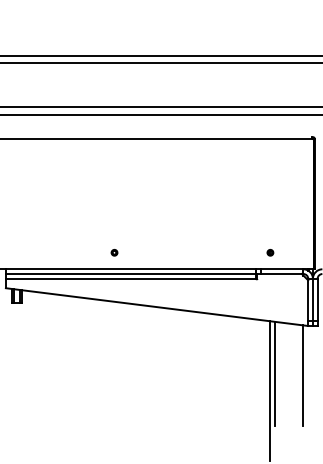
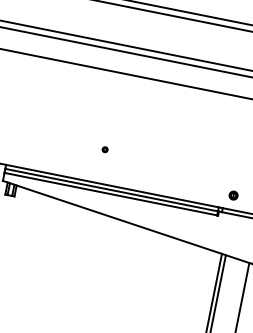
part: (114, 252) -> (105, 149), moved
part: (270, 252) -> (233, 195), size x1.6

